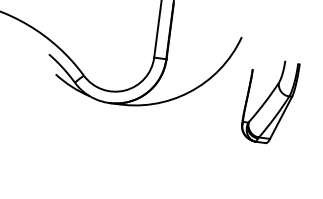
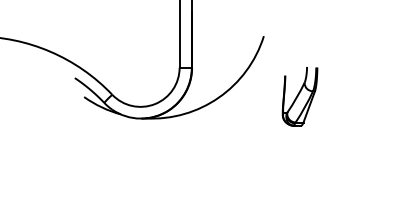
part: (269, 101) -> (299, 96), size x0.7

